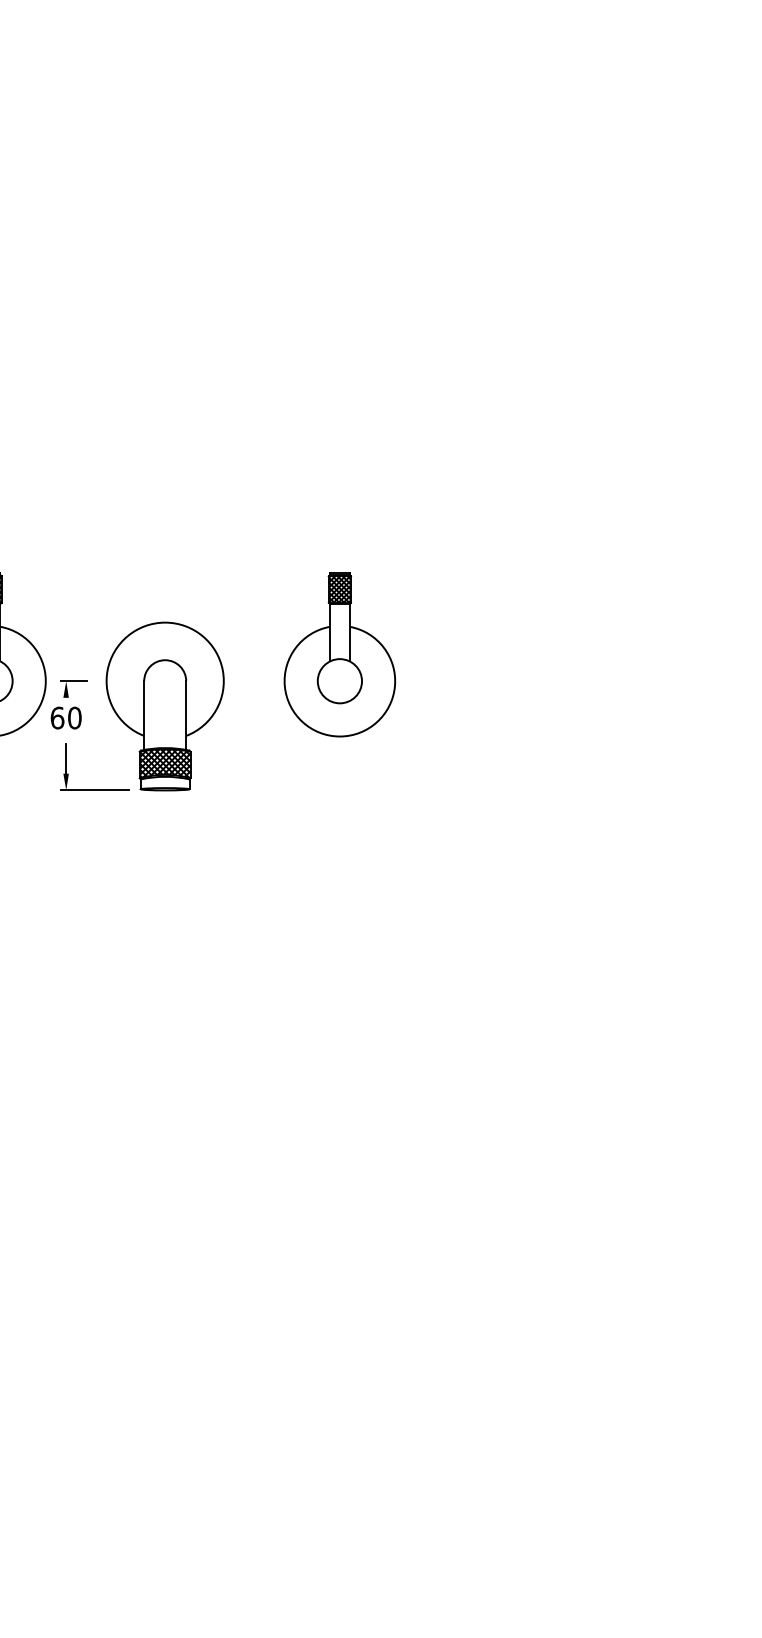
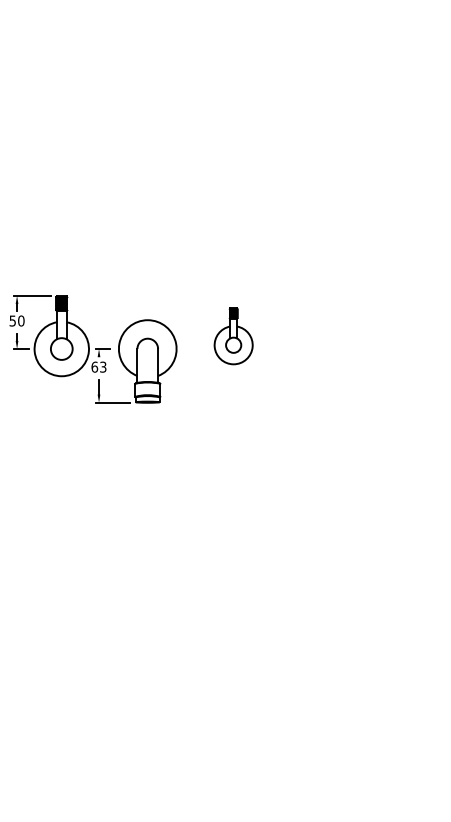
part: (339, 655) -> (233, 336), size x0.7
text: (75, 716) -> (103, 366), 60 -> 63
hatch: (164, 763) -> (147, 389), removed

